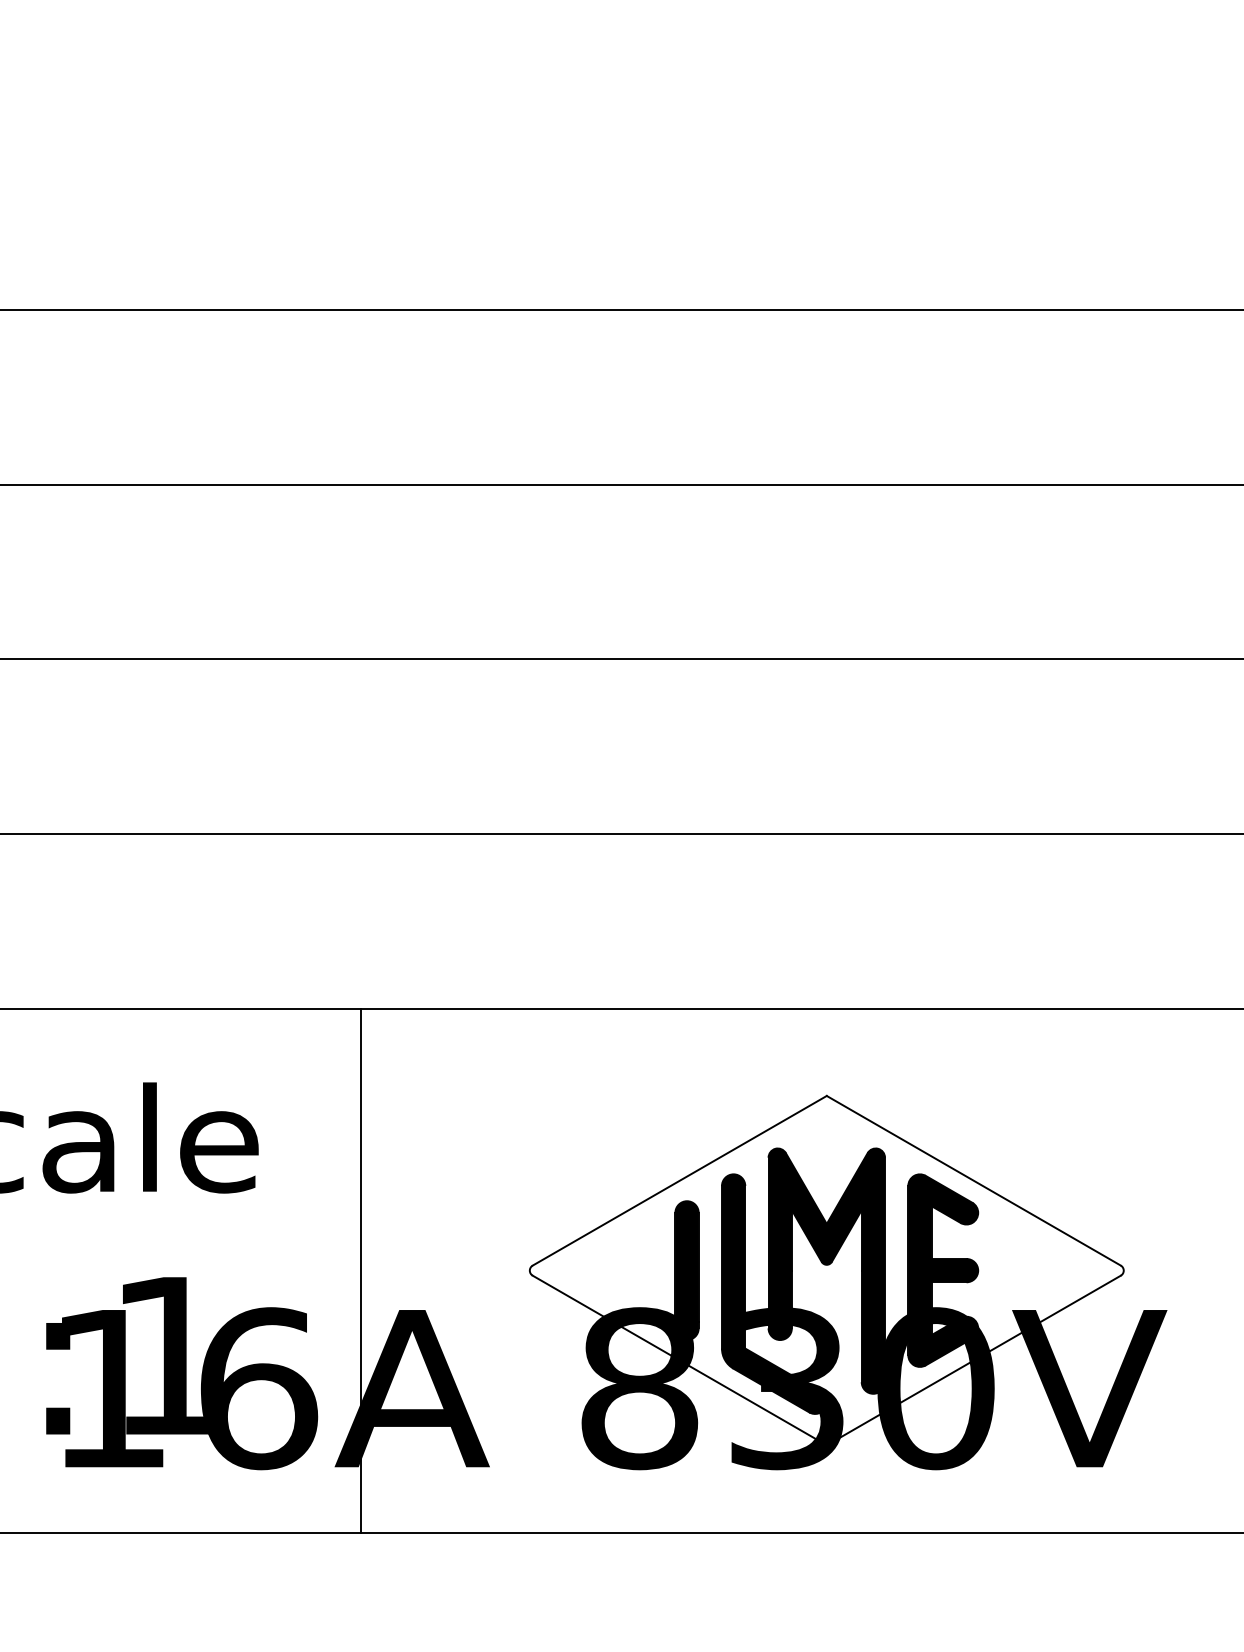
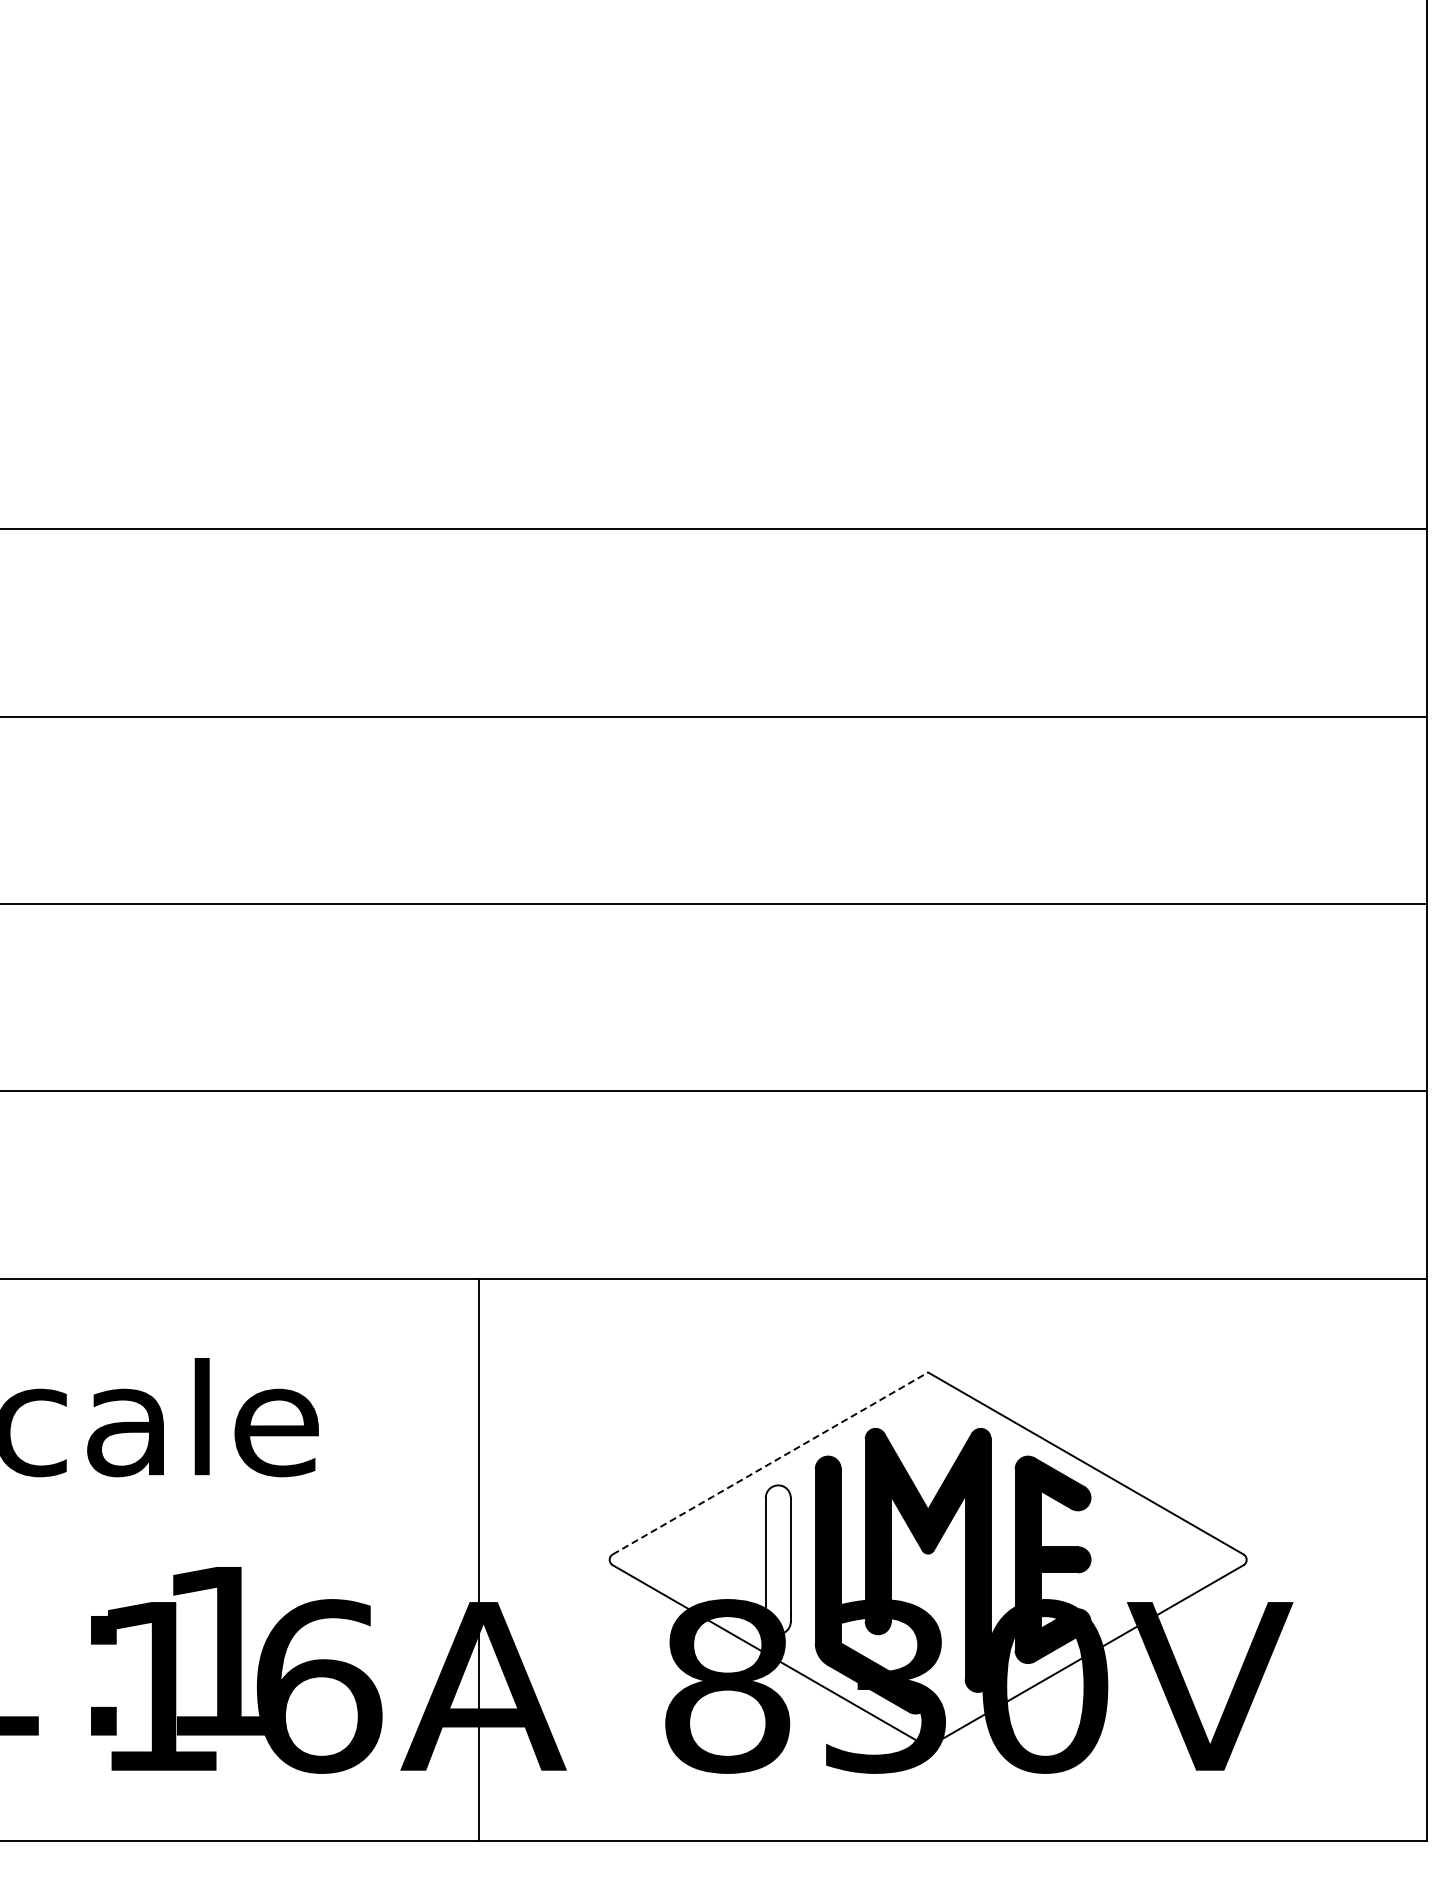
line: (679, 1180) -> (770, 1463), solid -> dashed
line: (360, 1270) -> (478, 1559), moved
fill: (686, 1270) -> (777, 1559), removed

